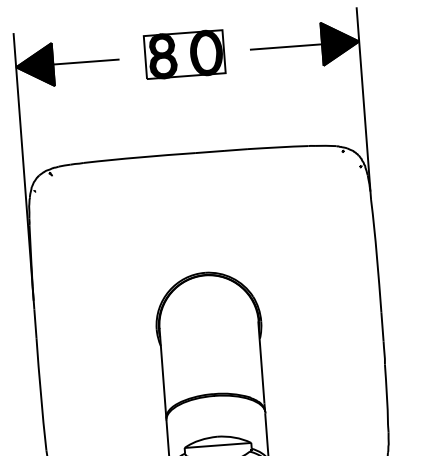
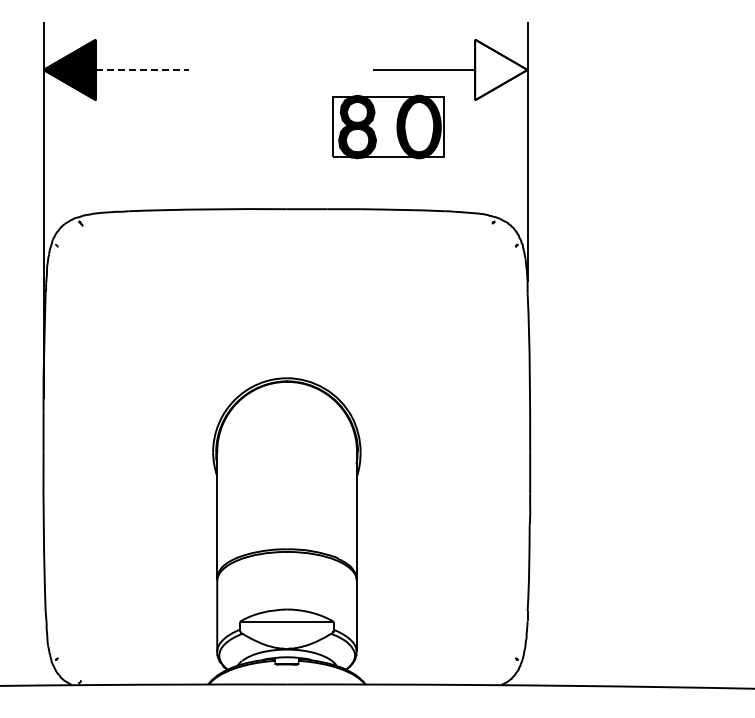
fill: (340, 42) -> (501, 69), removed
part: (184, 54) -> (388, 126), moved
line: (86, 61) -> (142, 69), solid -> dashed

